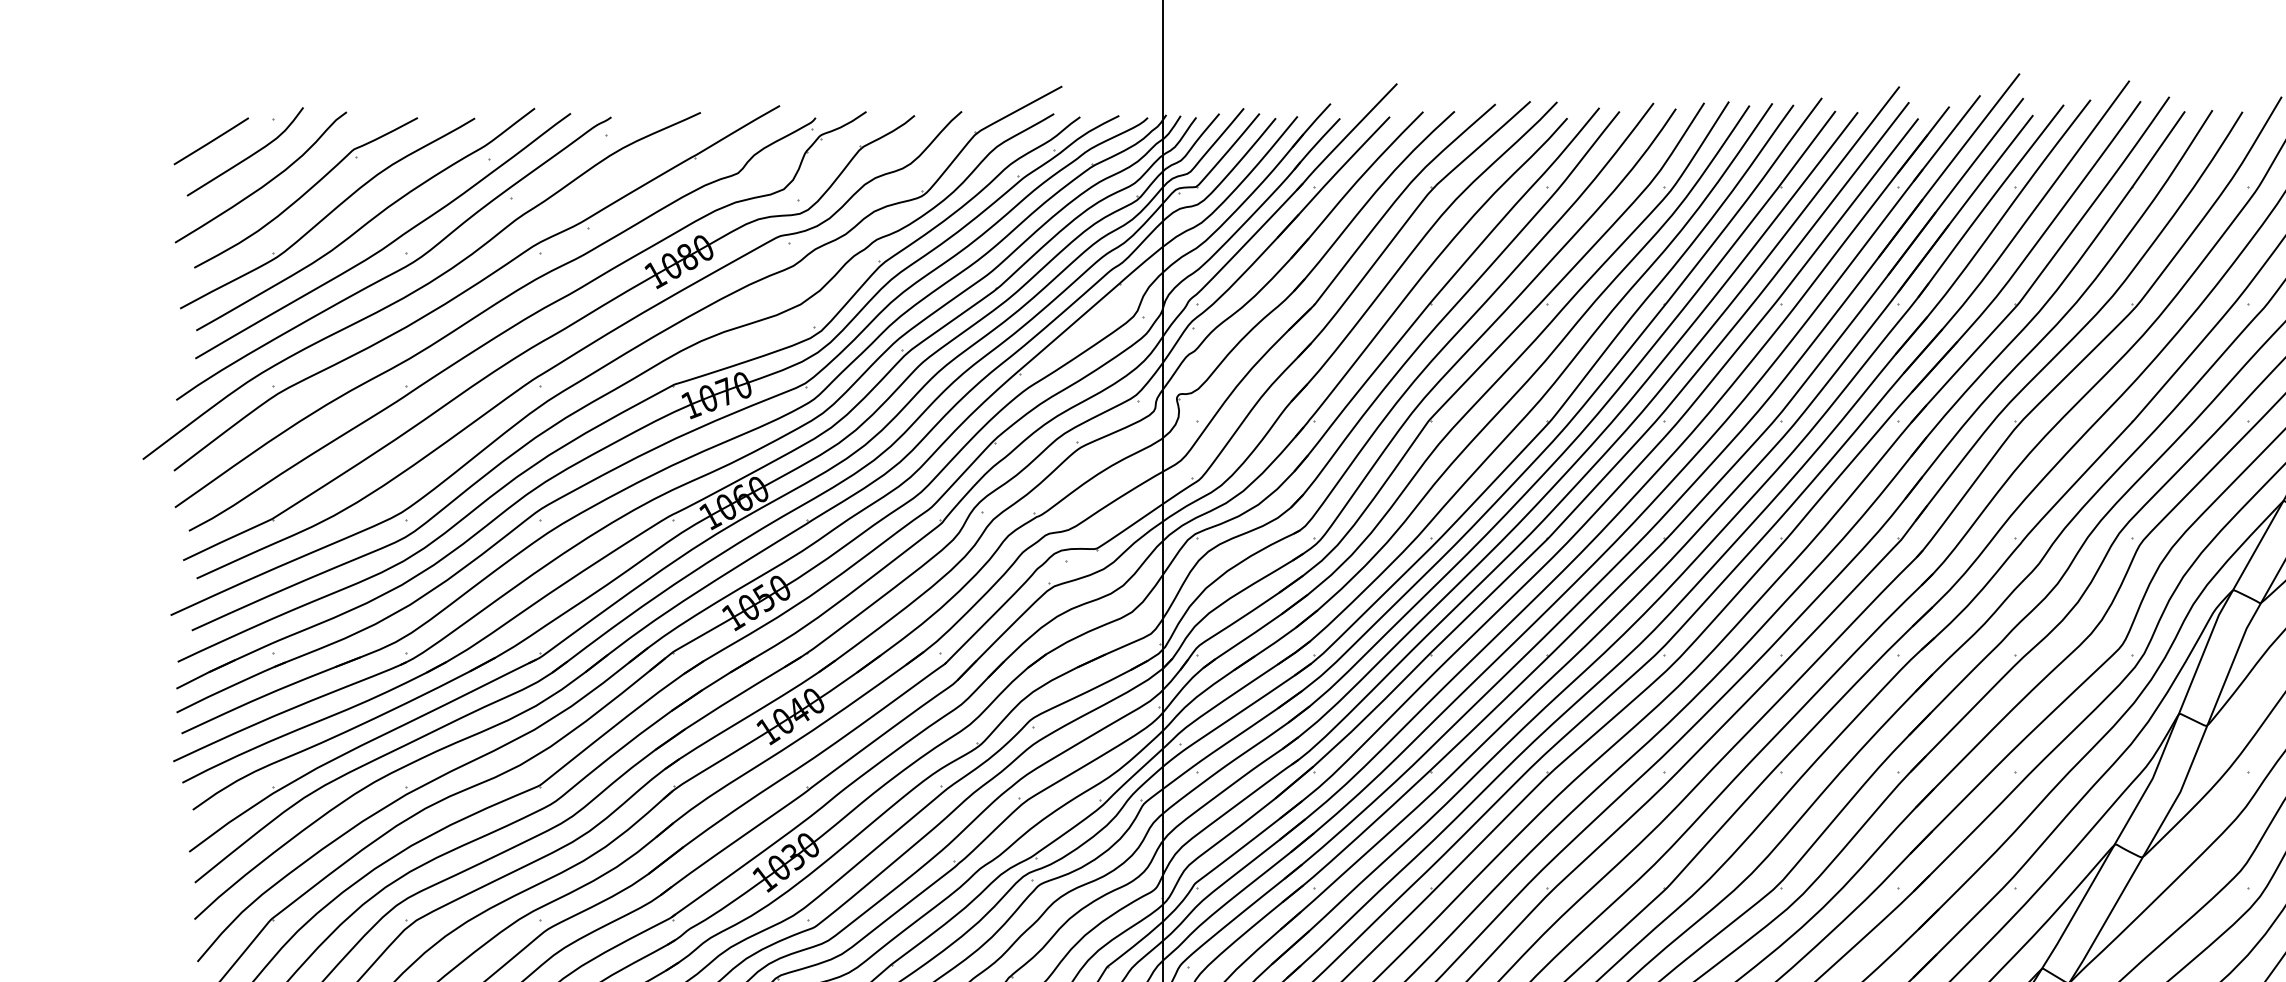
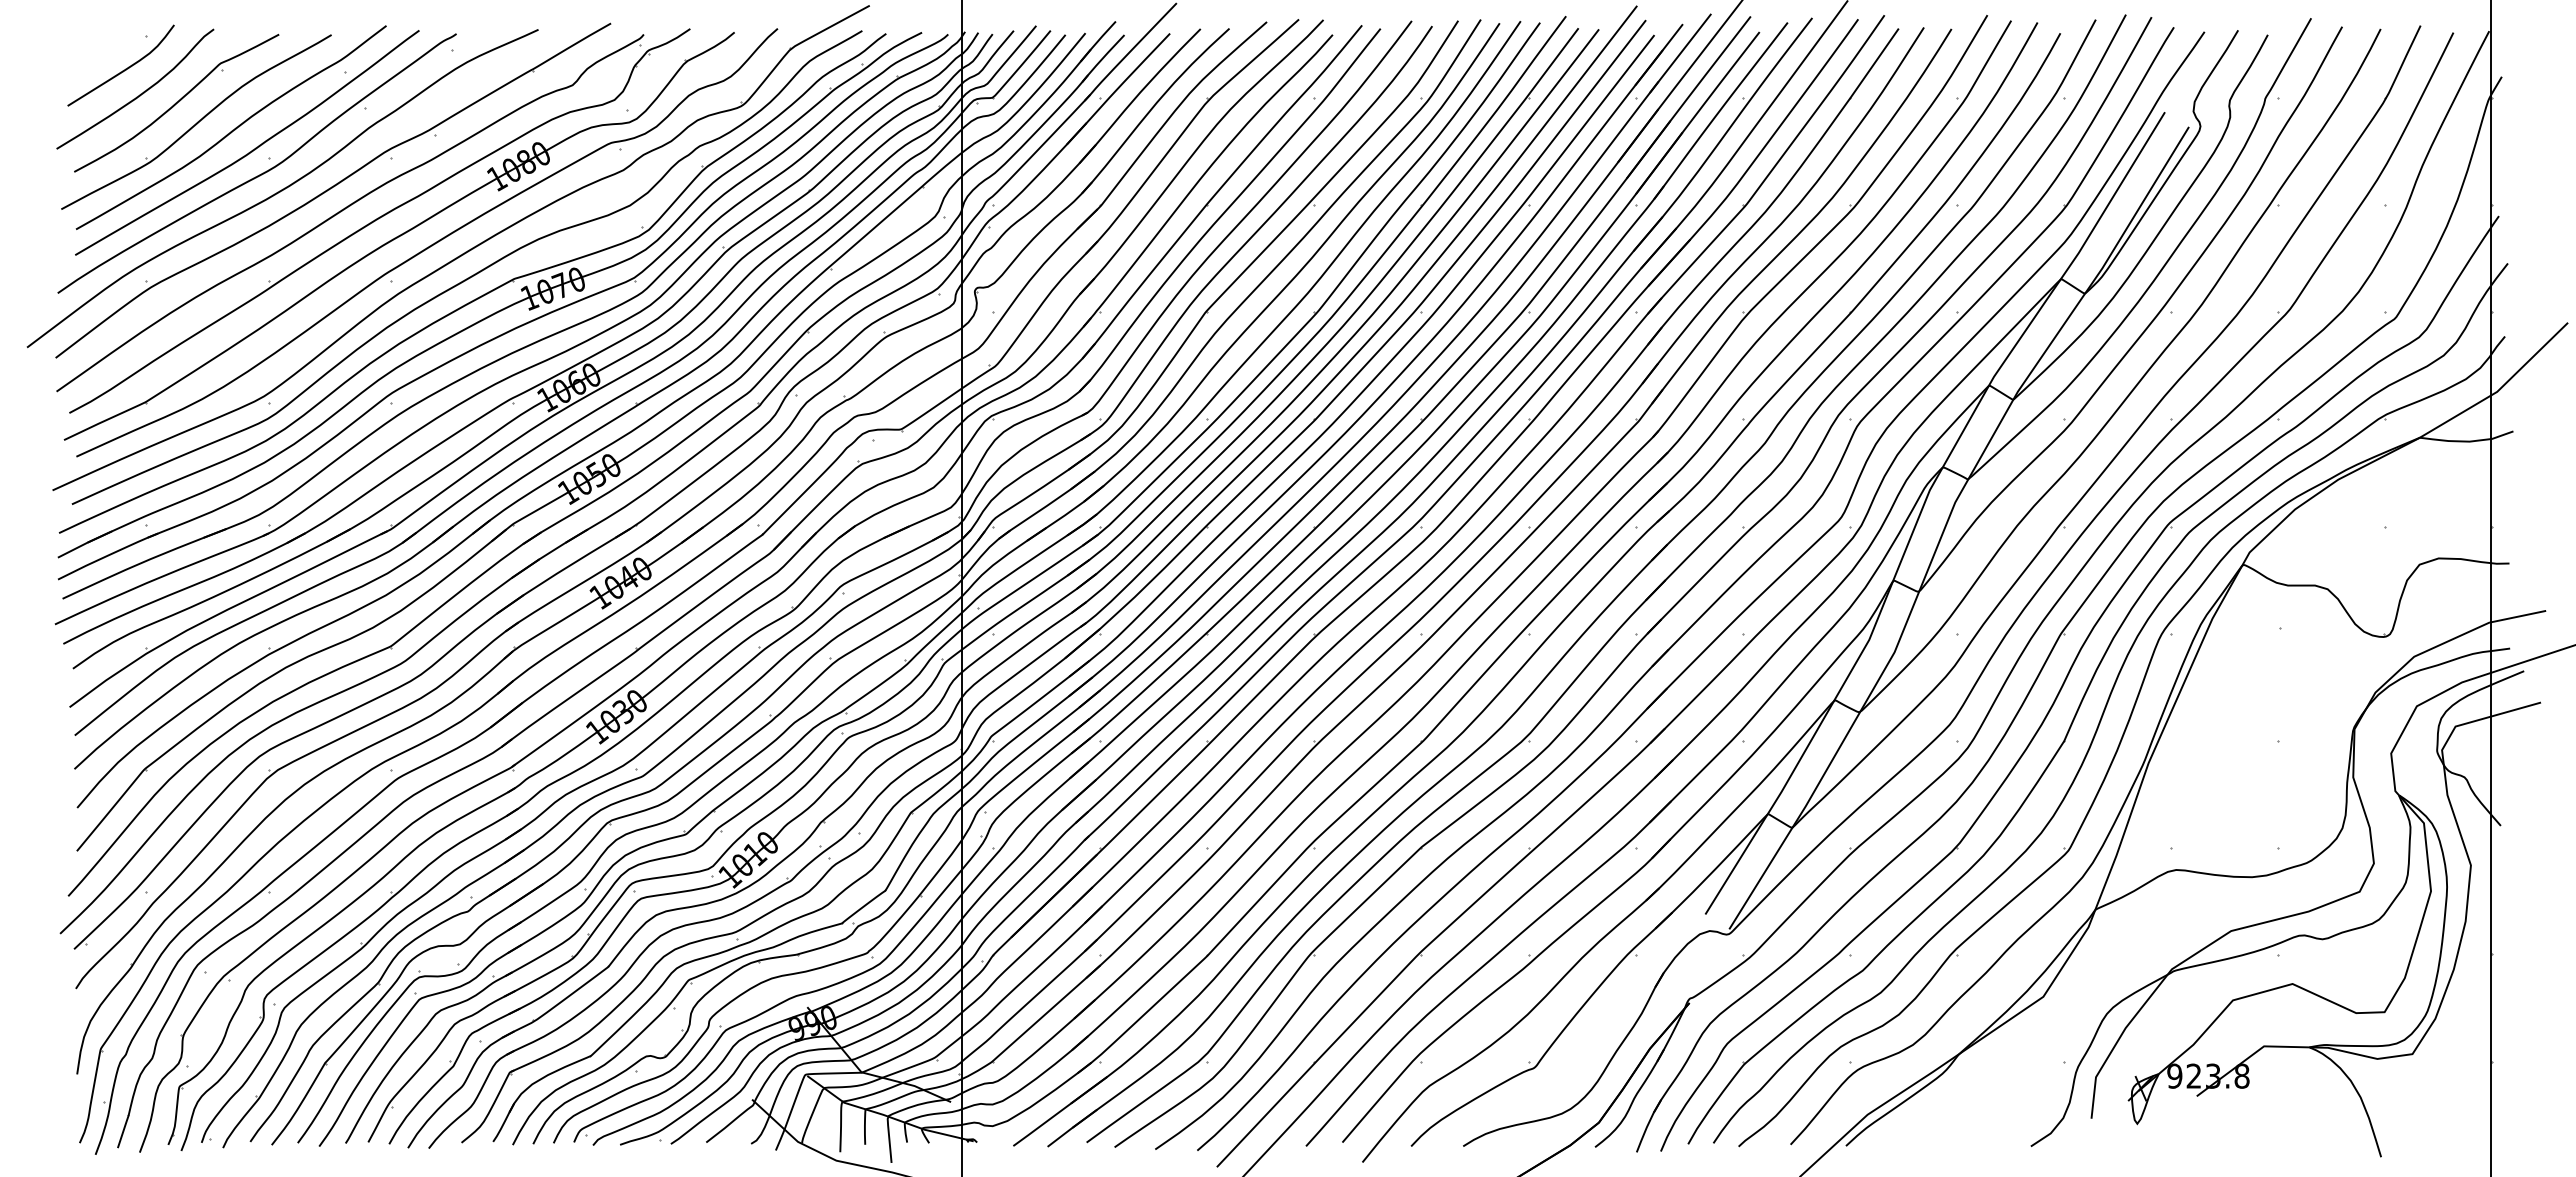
line: (210, 140) -> (89, 55), removed

